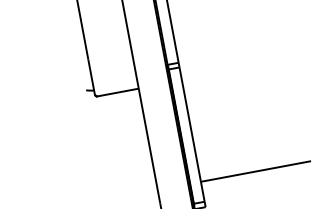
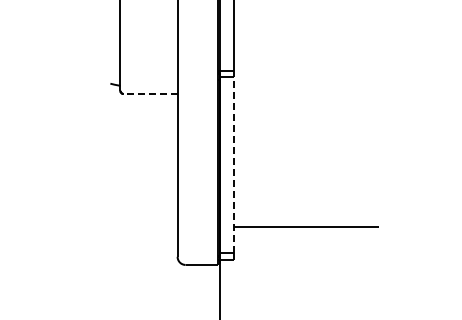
line: (118, 92) -> (150, 94), solid -> dashed
line: (192, 134) -> (234, 164), solid -> dashed

